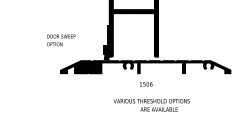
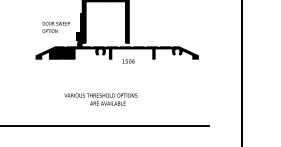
text: (60, 39) -> (55, 26), moved
text: (146, 84) -> (128, 61), moved
text: (151, 105) -> (100, 99), moved

